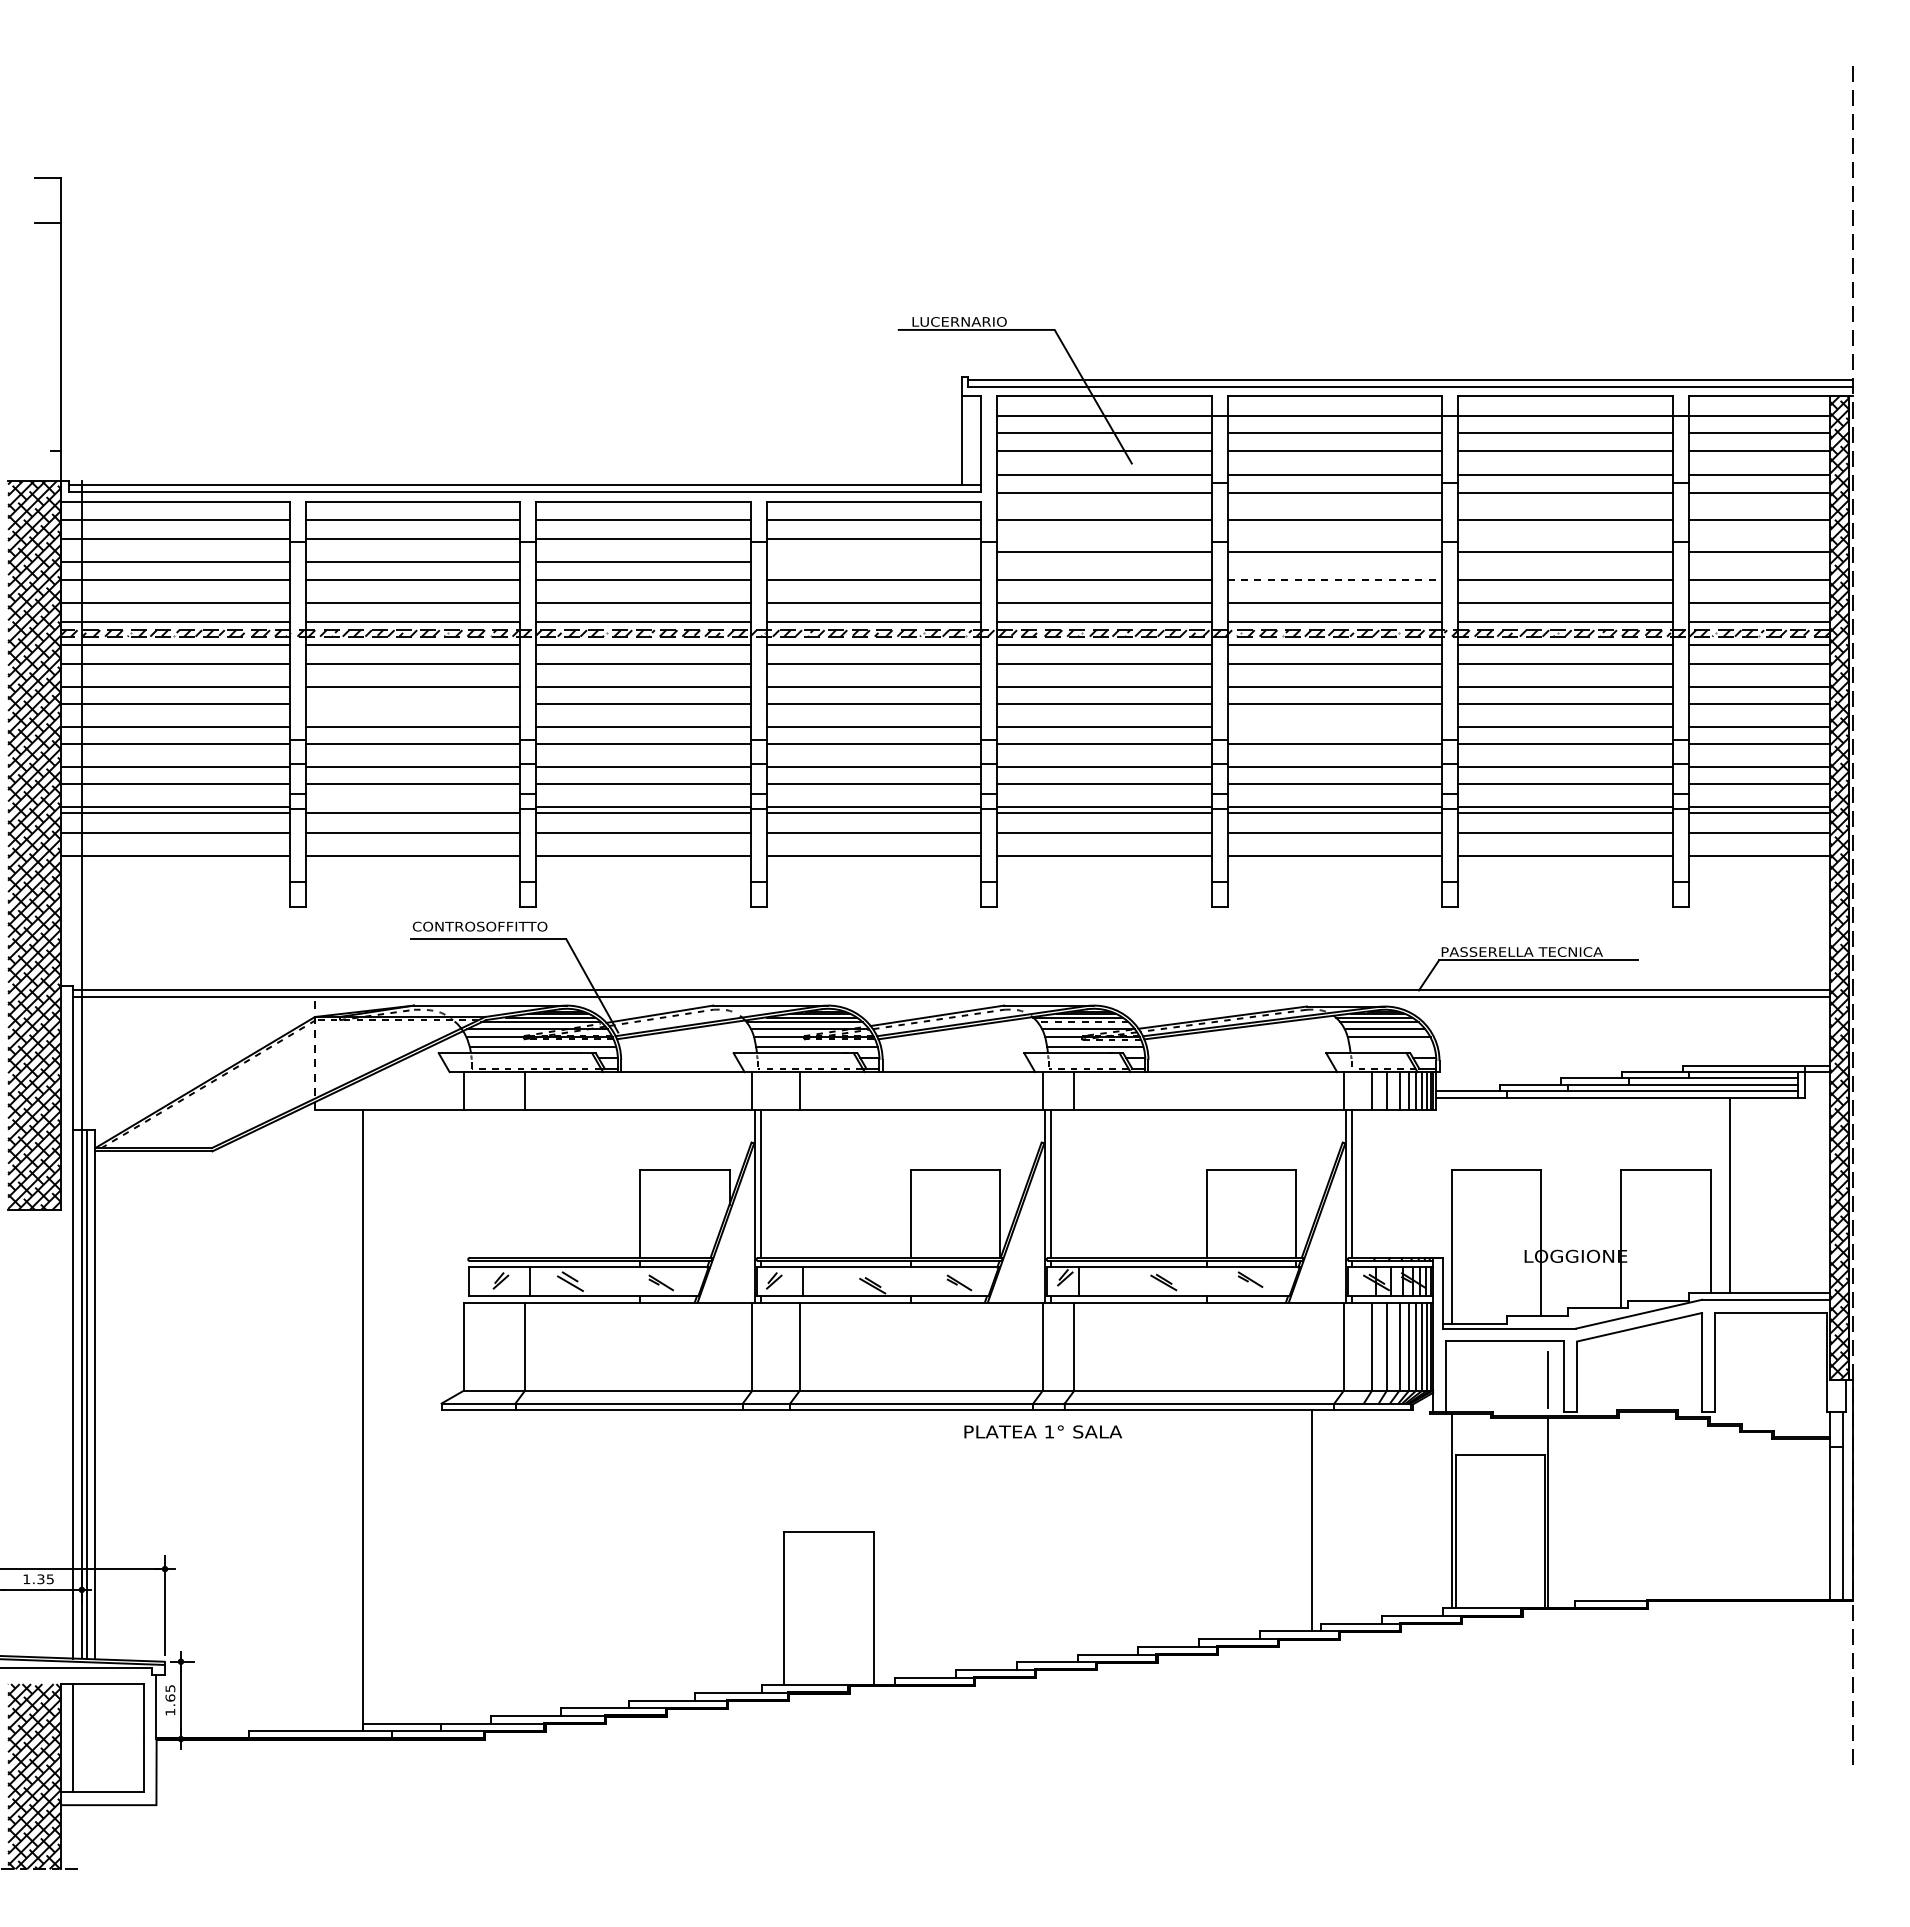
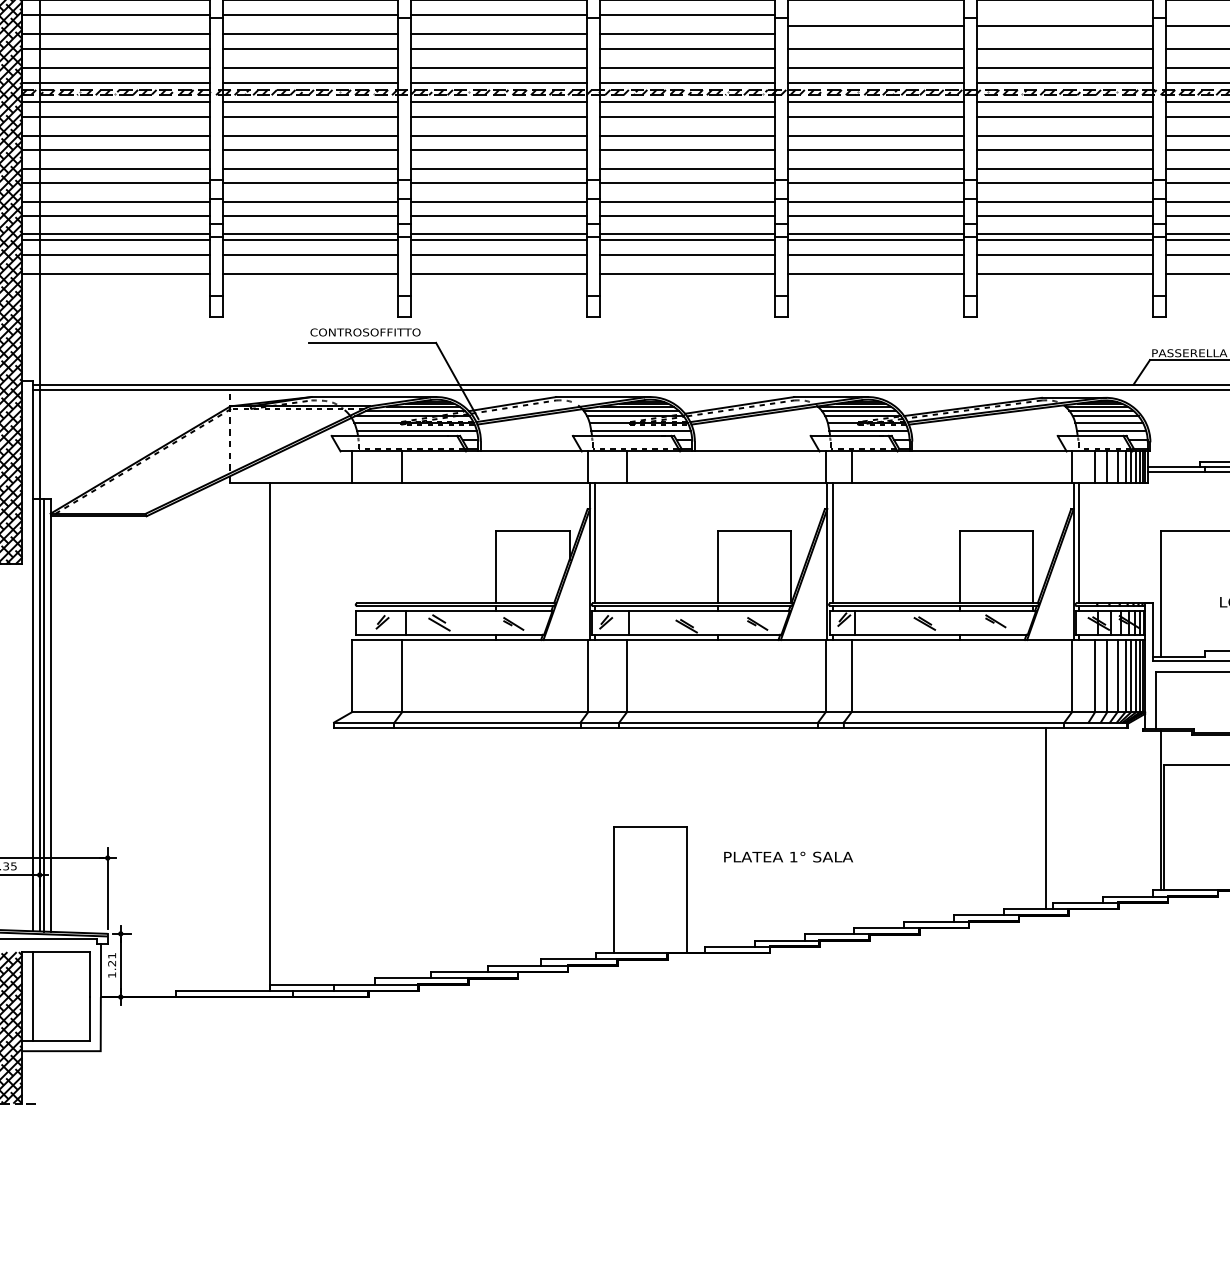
line: (873, 561) -> (687, 33), added
line: (1335, 580) -> (1065, 49), dashed -> solid
line: (412, 703) -> (310, 149), added
line: (1334, 726) -> (1064, 168), added
line: (412, 806) -> (310, 234), added
line: (1082, 1022) -> (858, 410), dashed -> solid
line: (1391, 1046) -> (1111, 430), added
text: (1042, 1431) -> (787, 856), moved
text: (170, 1693) -> (112, 959), 1.65 -> 1.21

